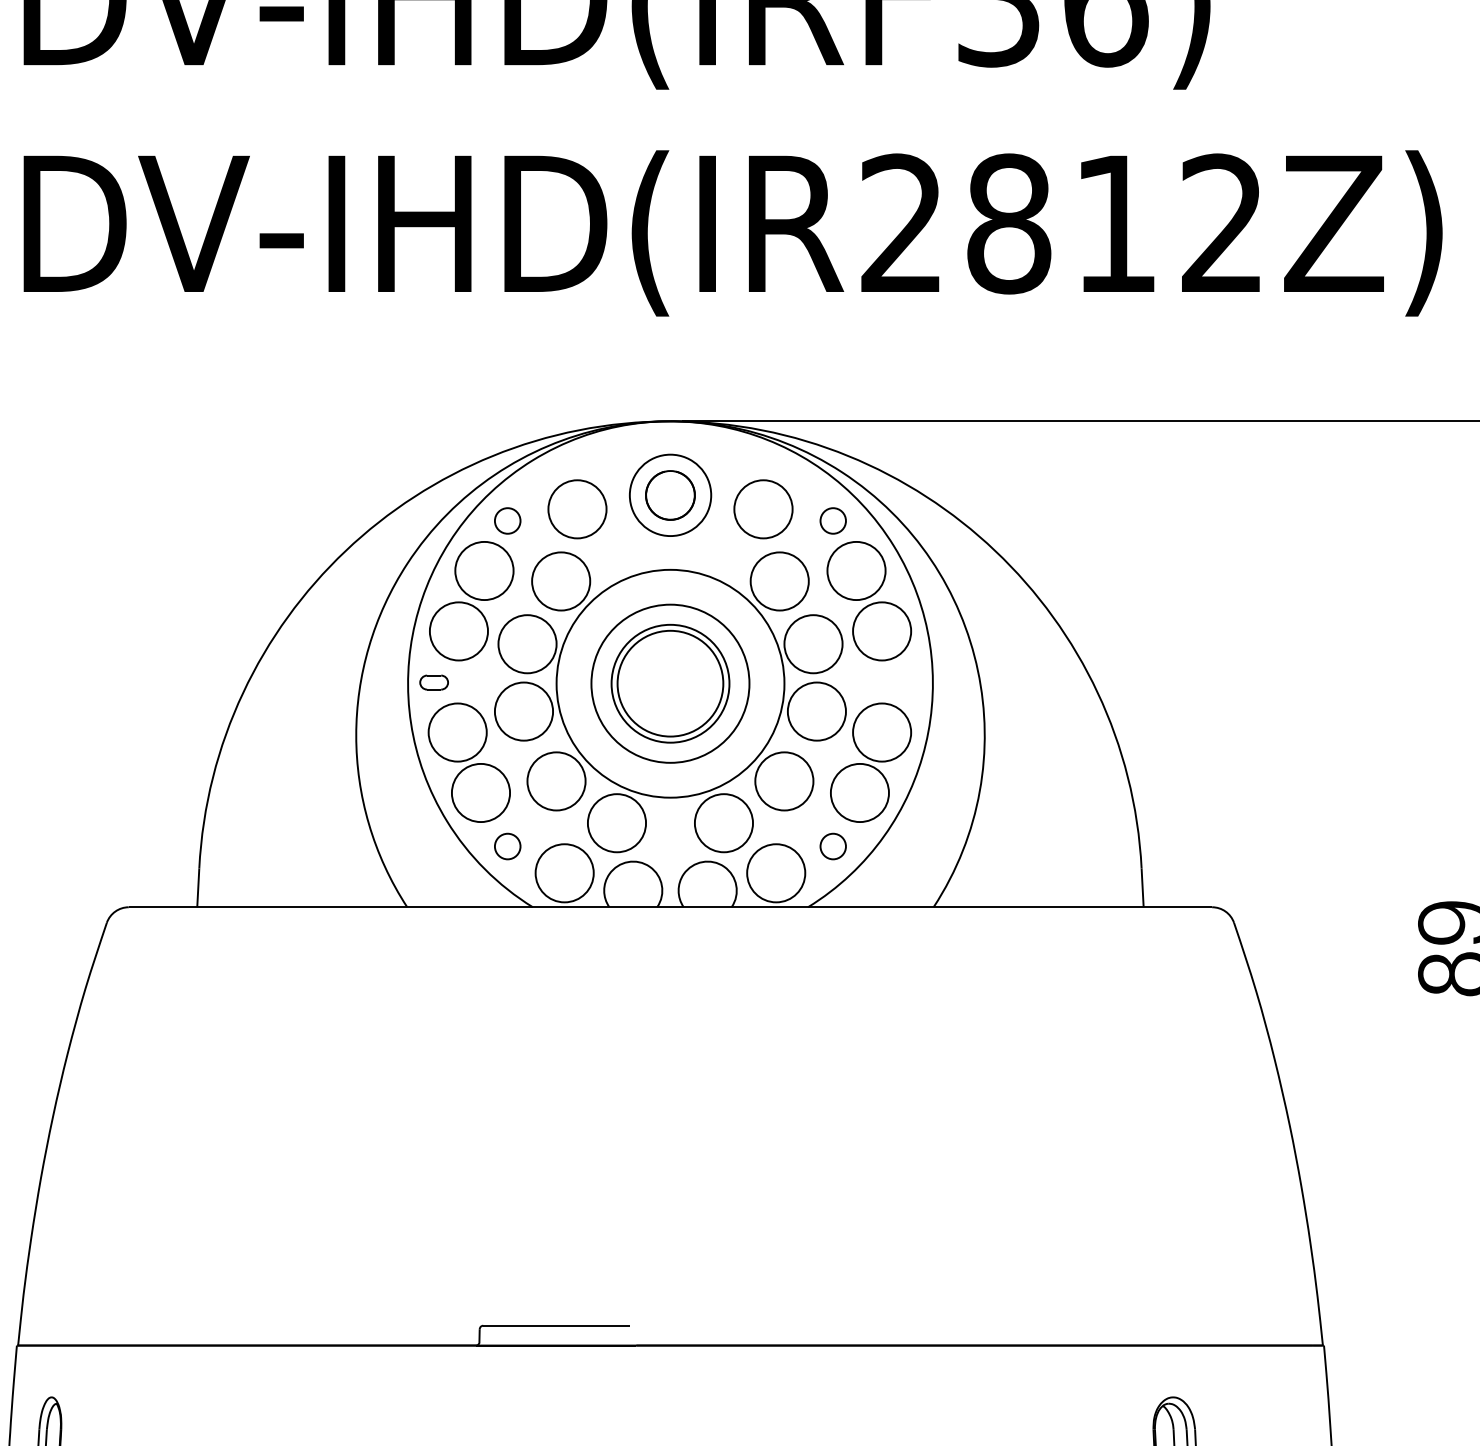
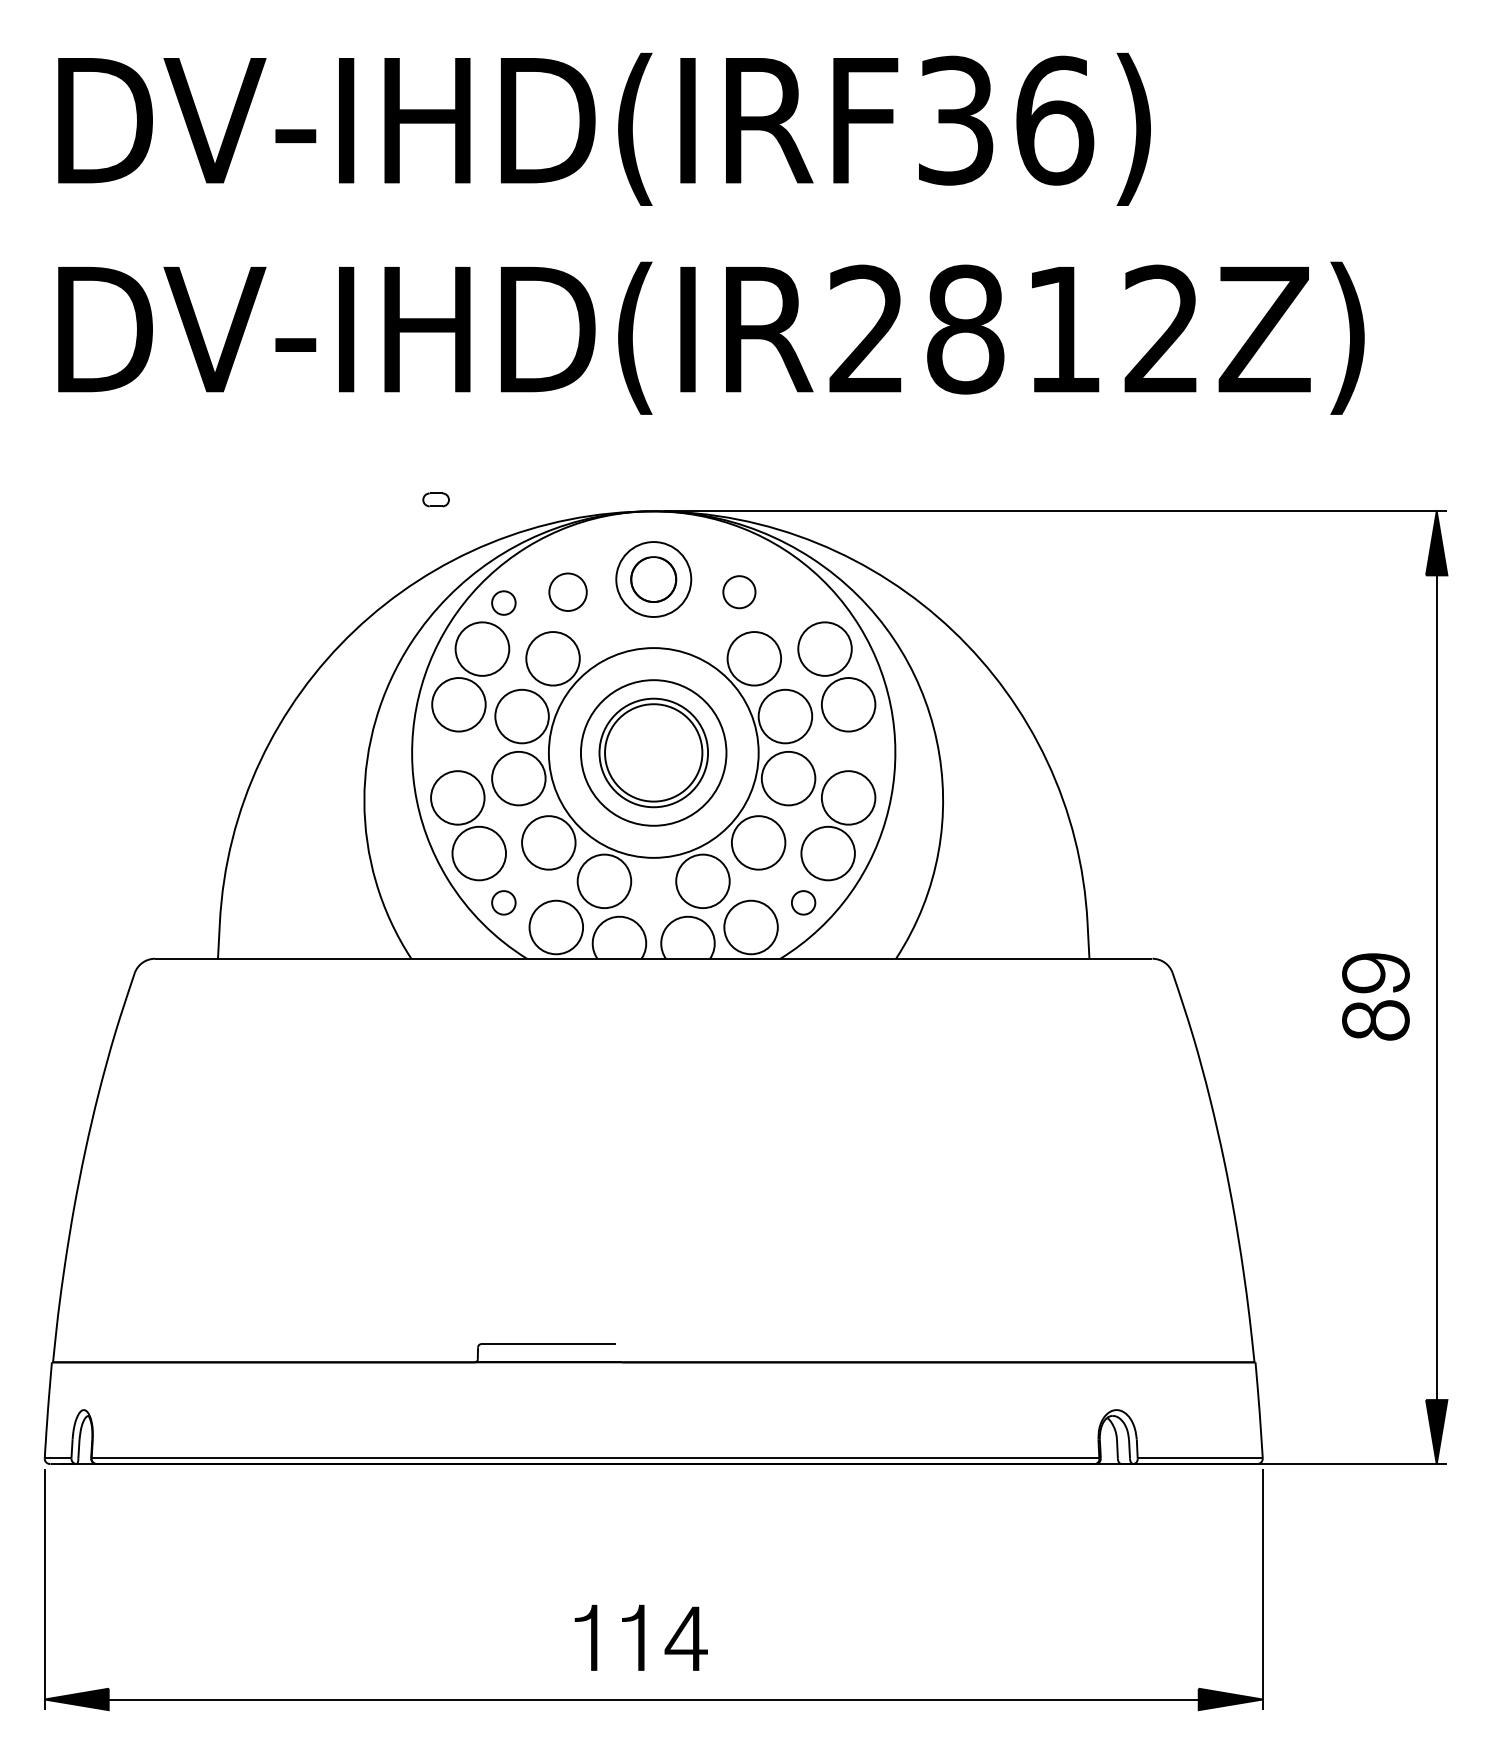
part: (576, 508) -> (567, 591), size x0.7
part: (763, 508) -> (739, 591), size x0.6
part: (833, 520) -> (803, 602), removed
part: (433, 682) -> (435, 499), moved

